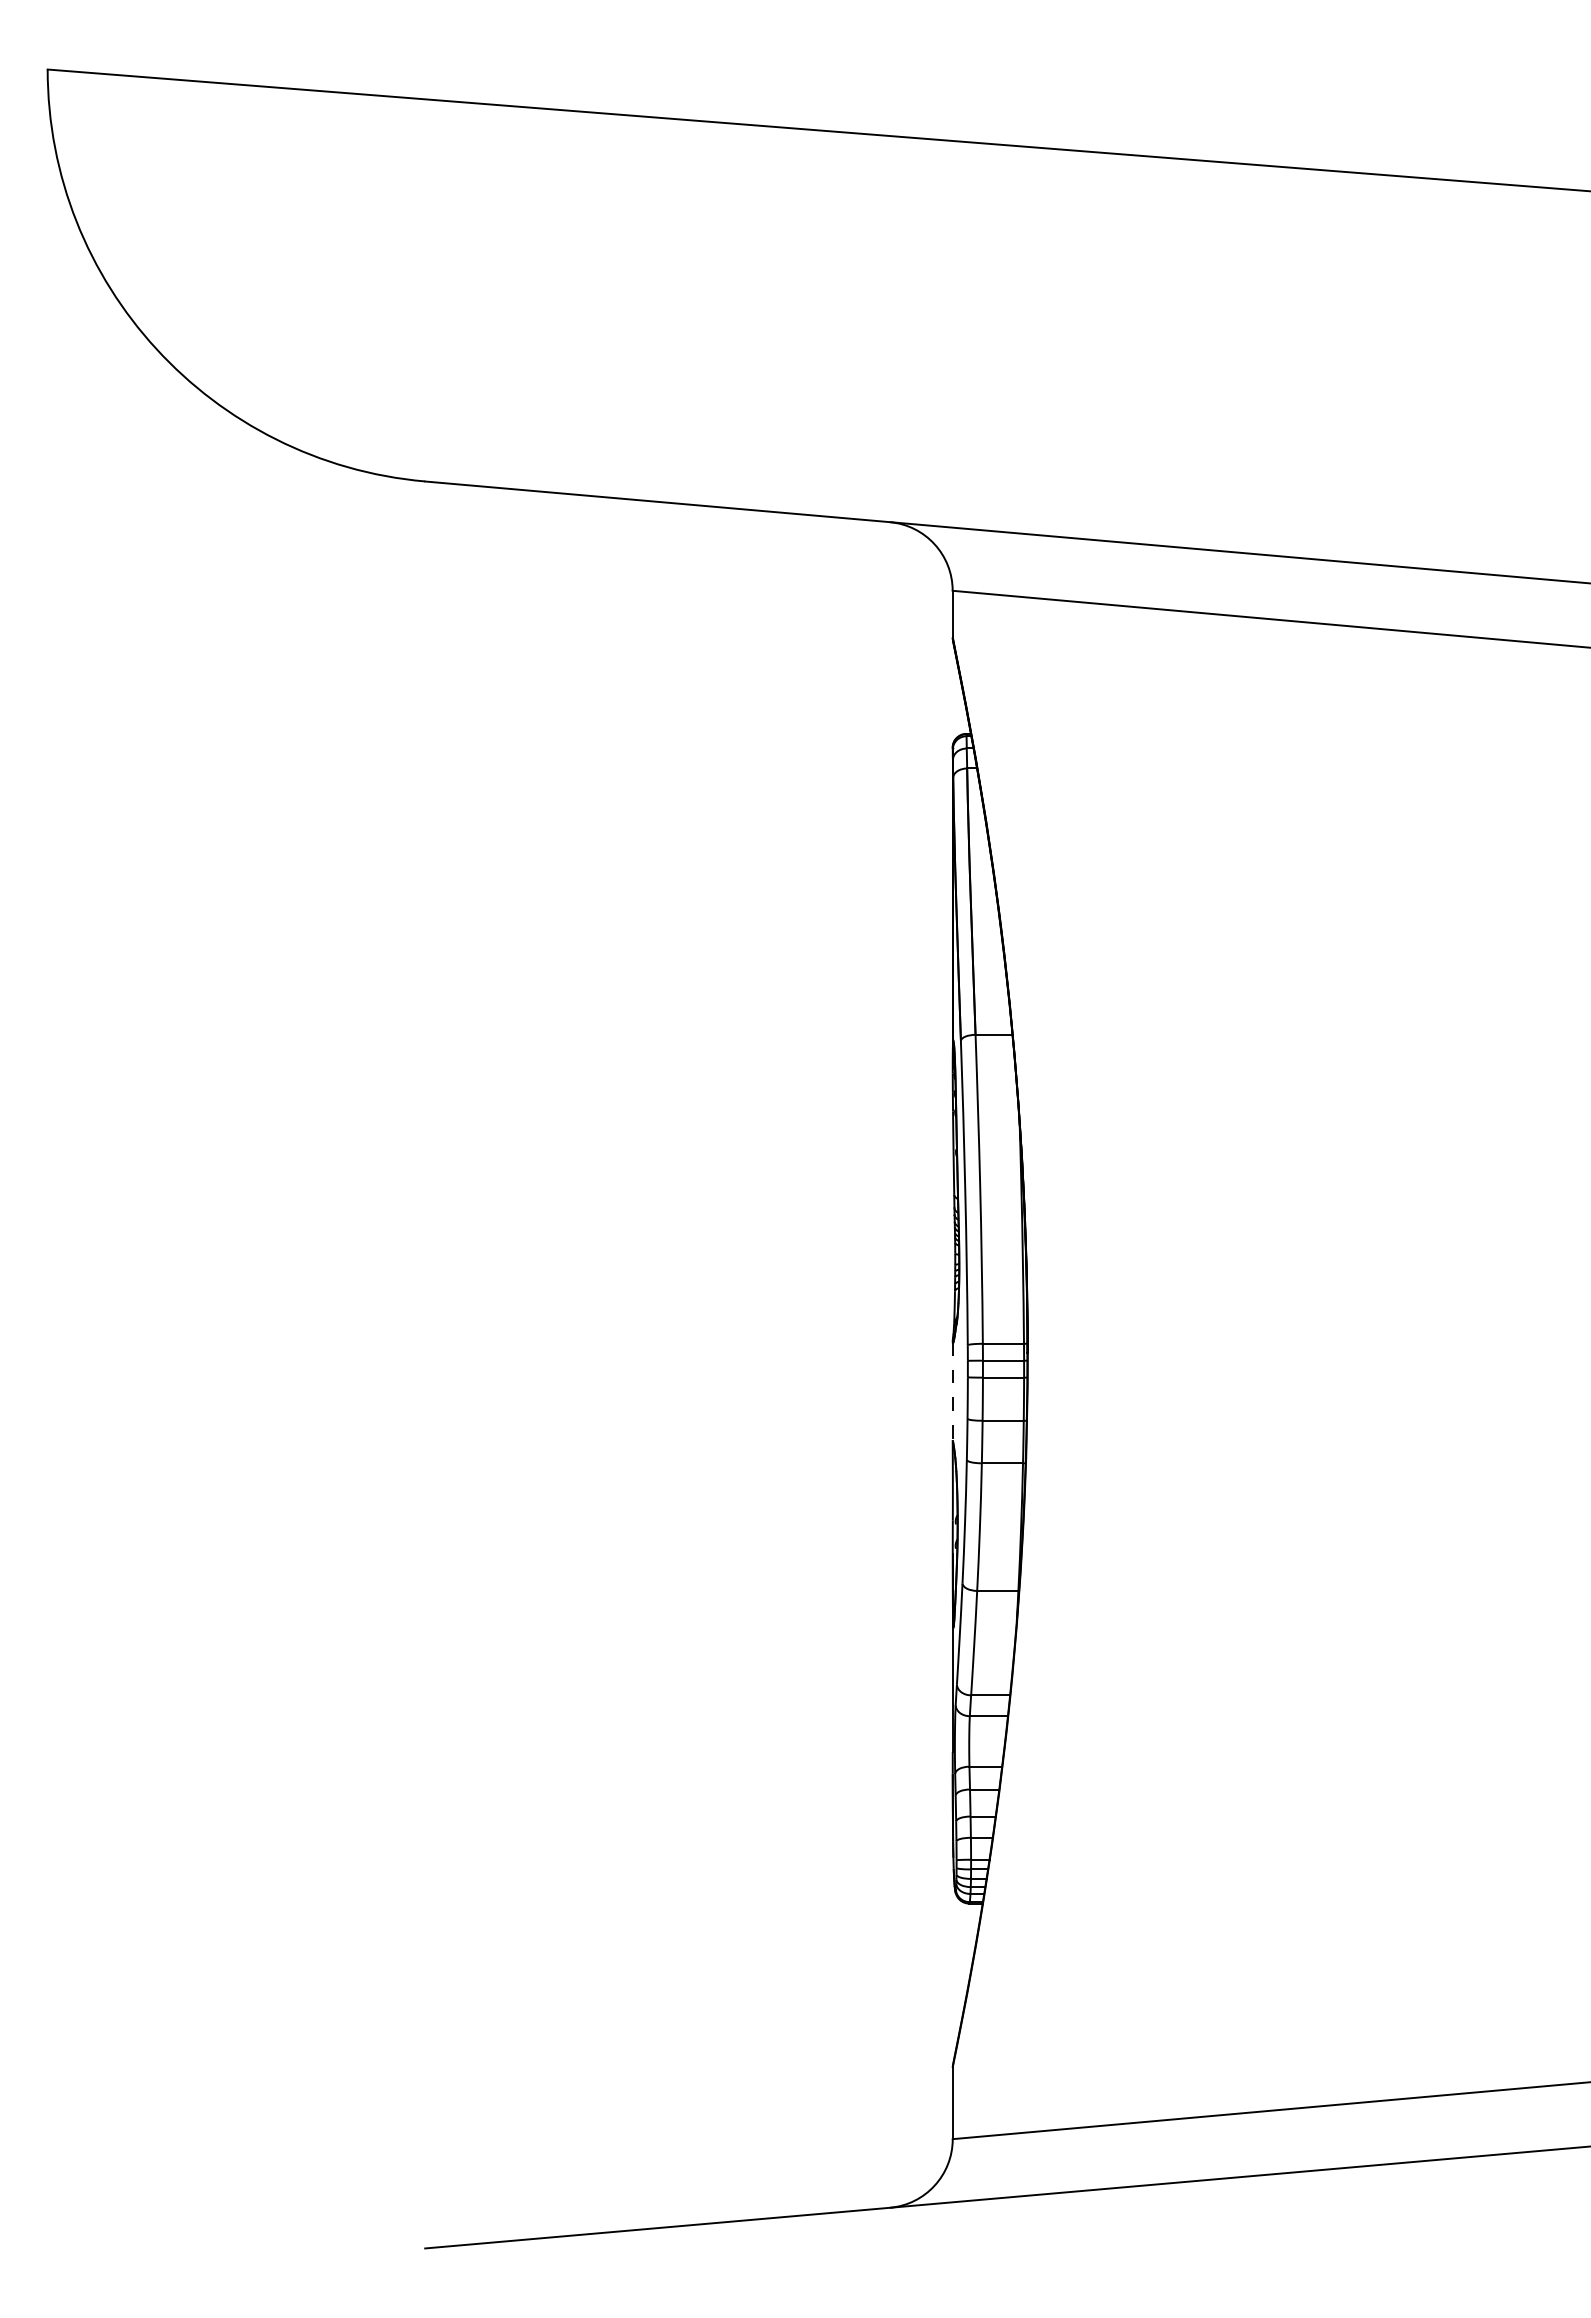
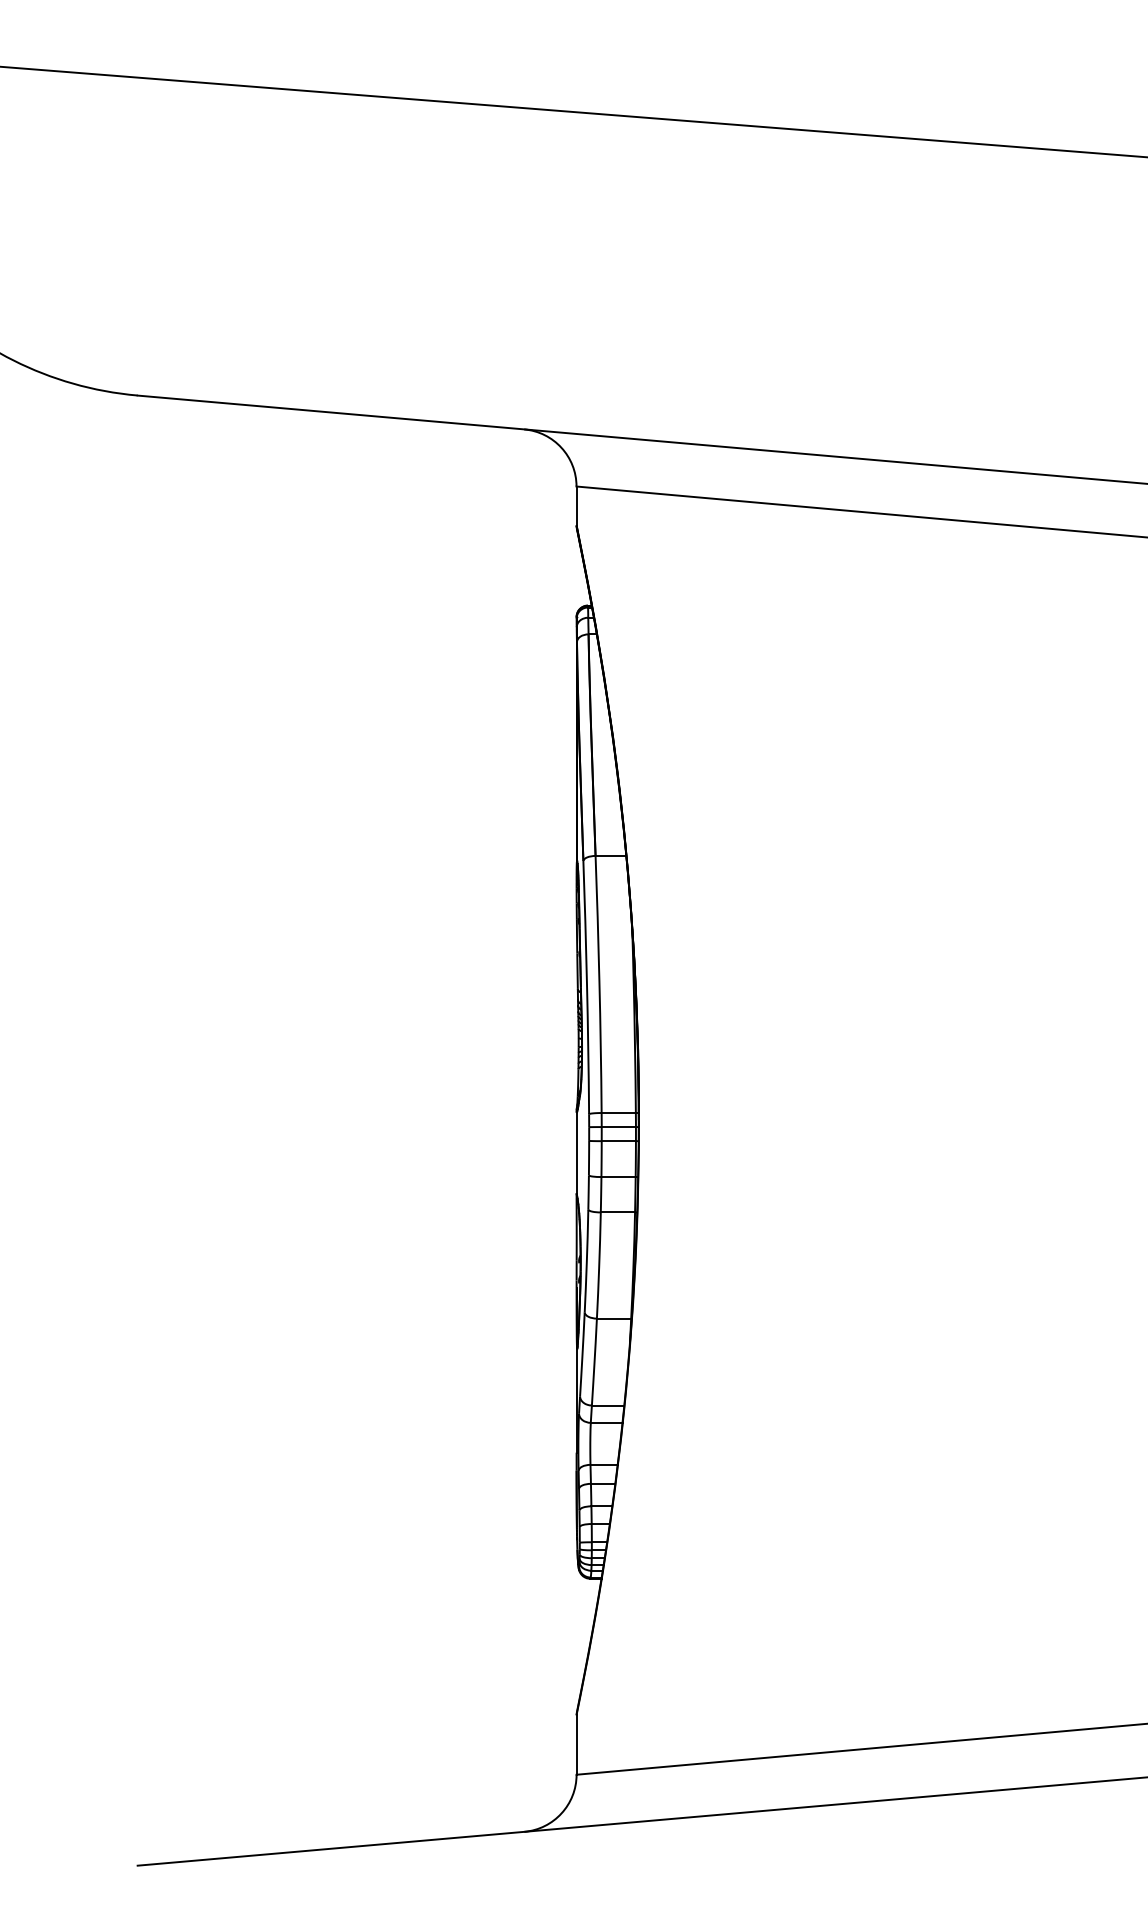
line: (952, 1393) -> (576, 1154), dashed -> solid

